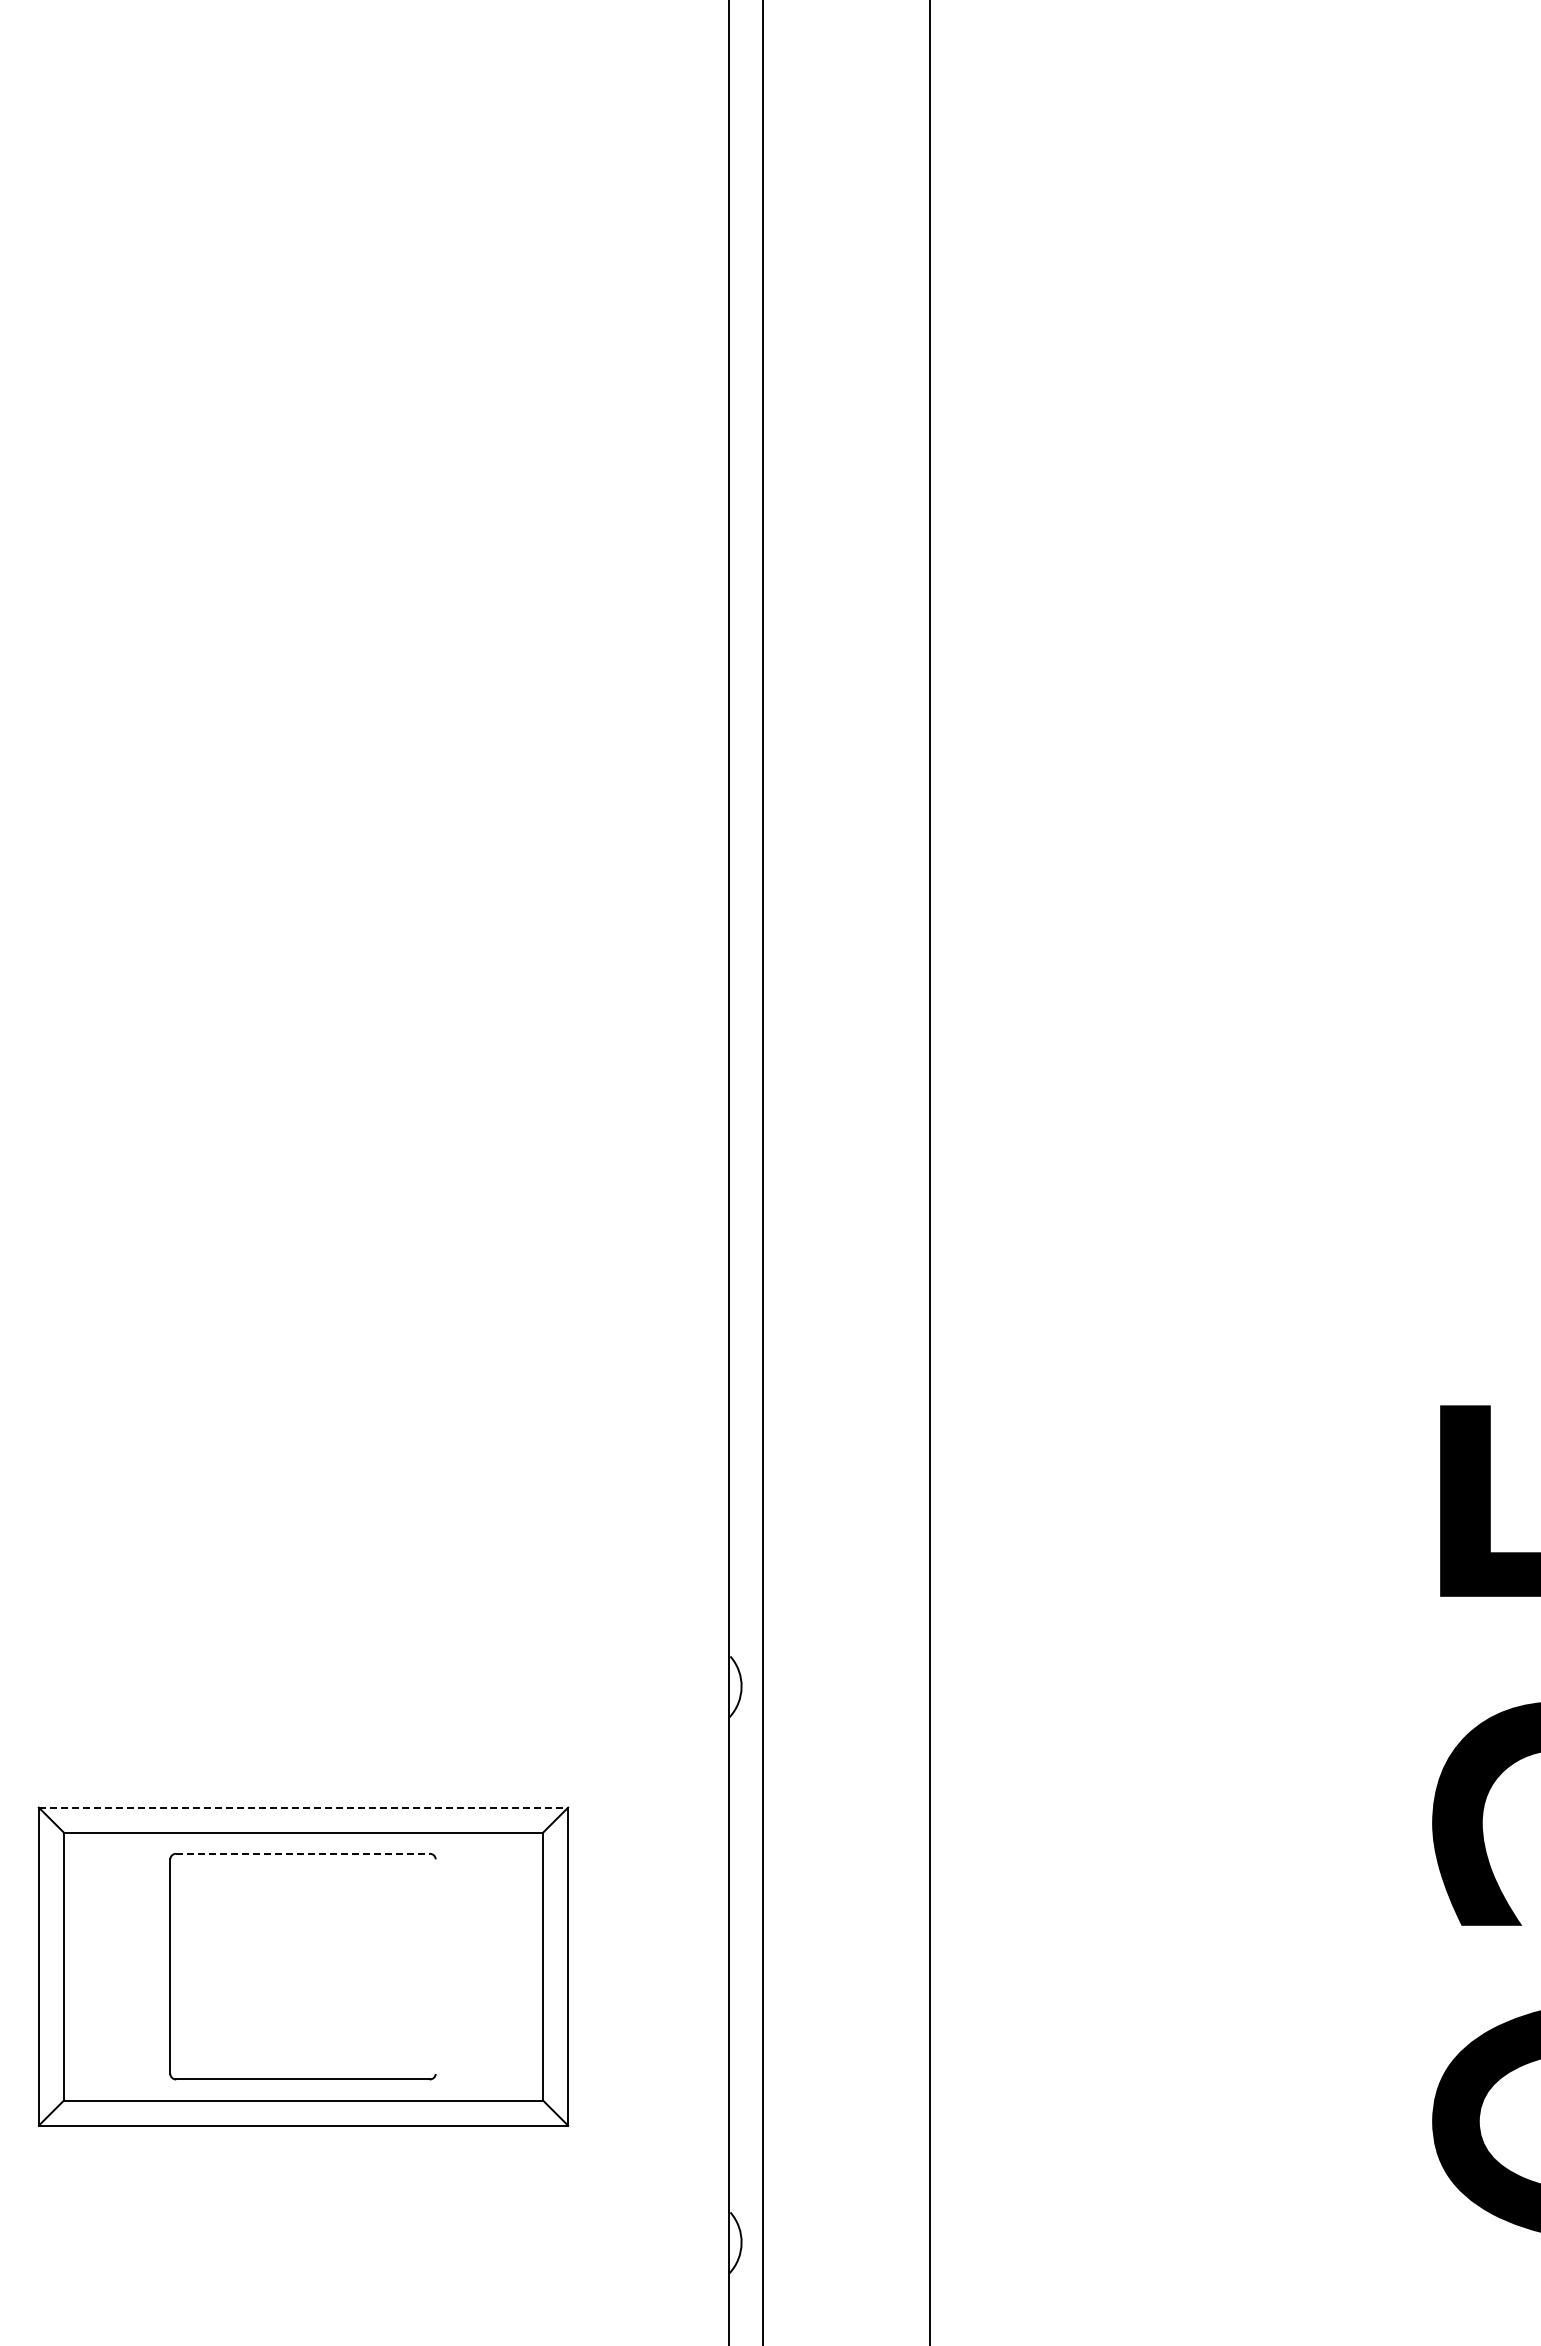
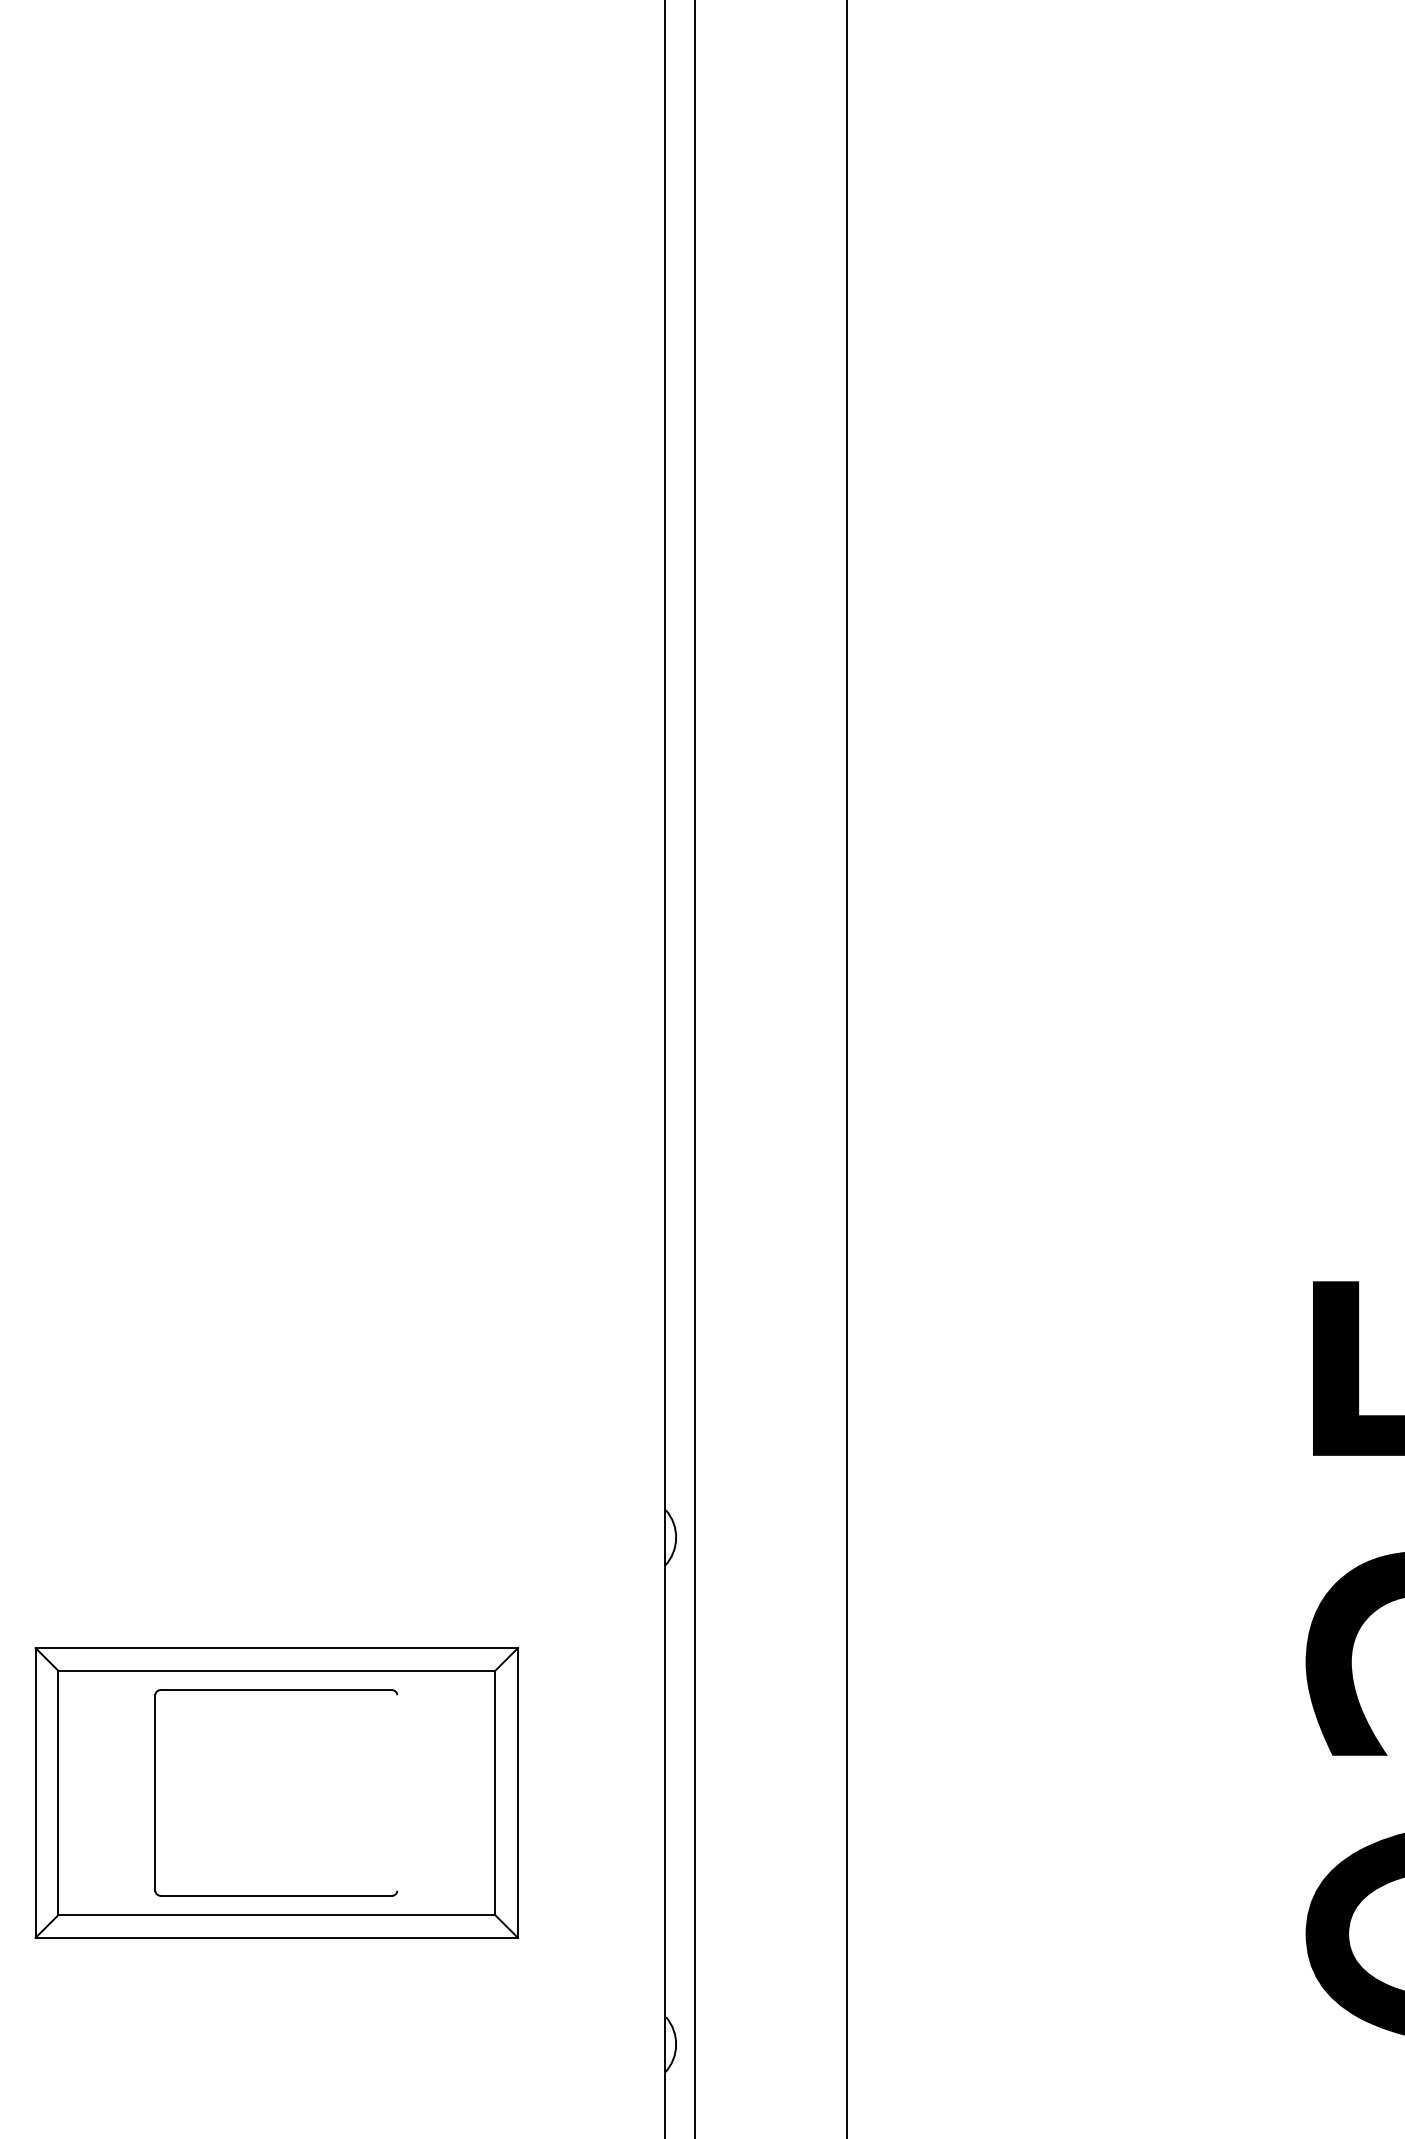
line: (303, 1807) -> (276, 1647), dashed -> solid
line: (302, 1853) -> (275, 1689), dashed -> solid

